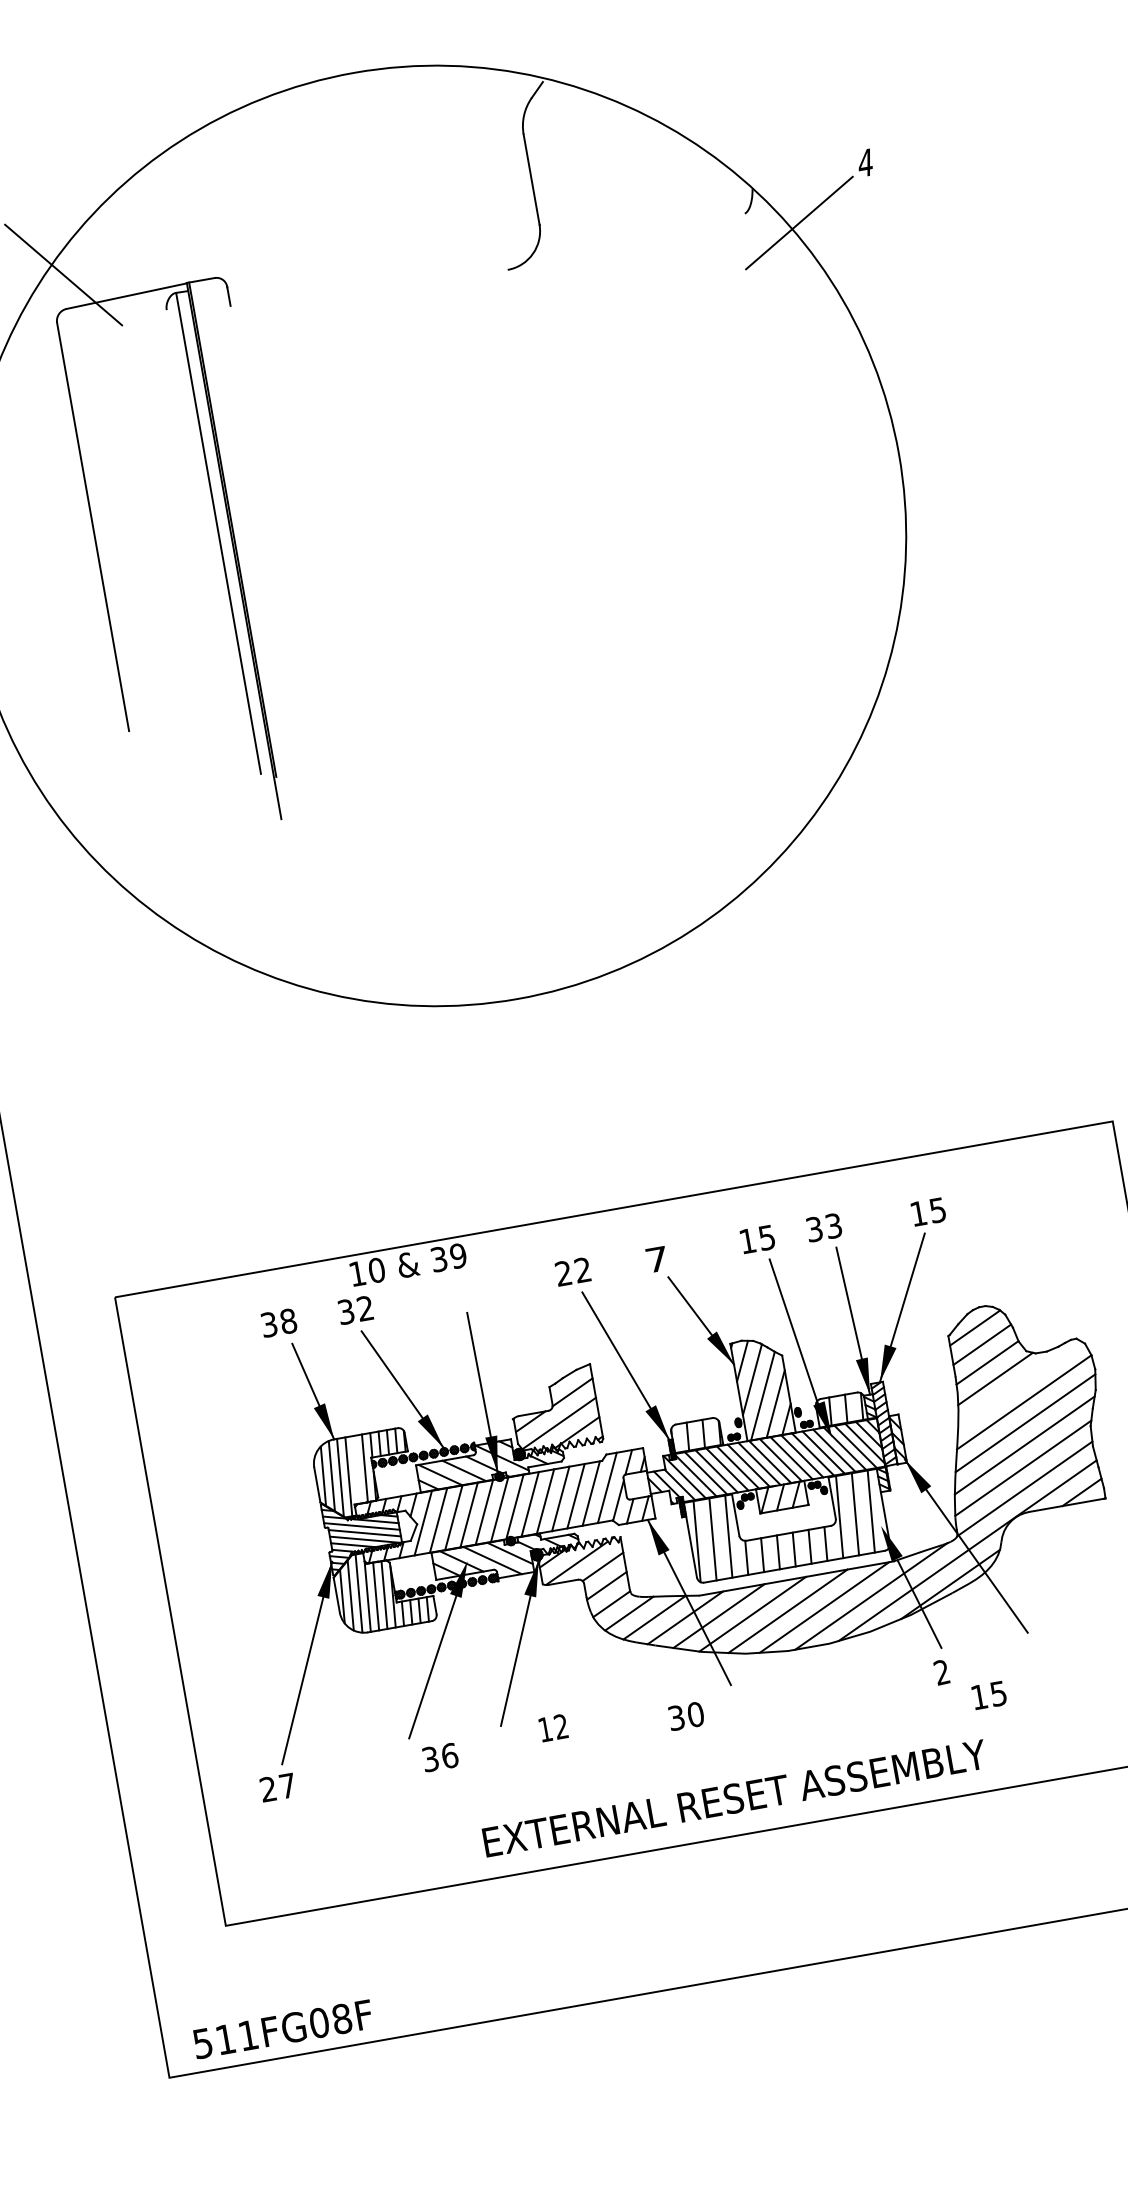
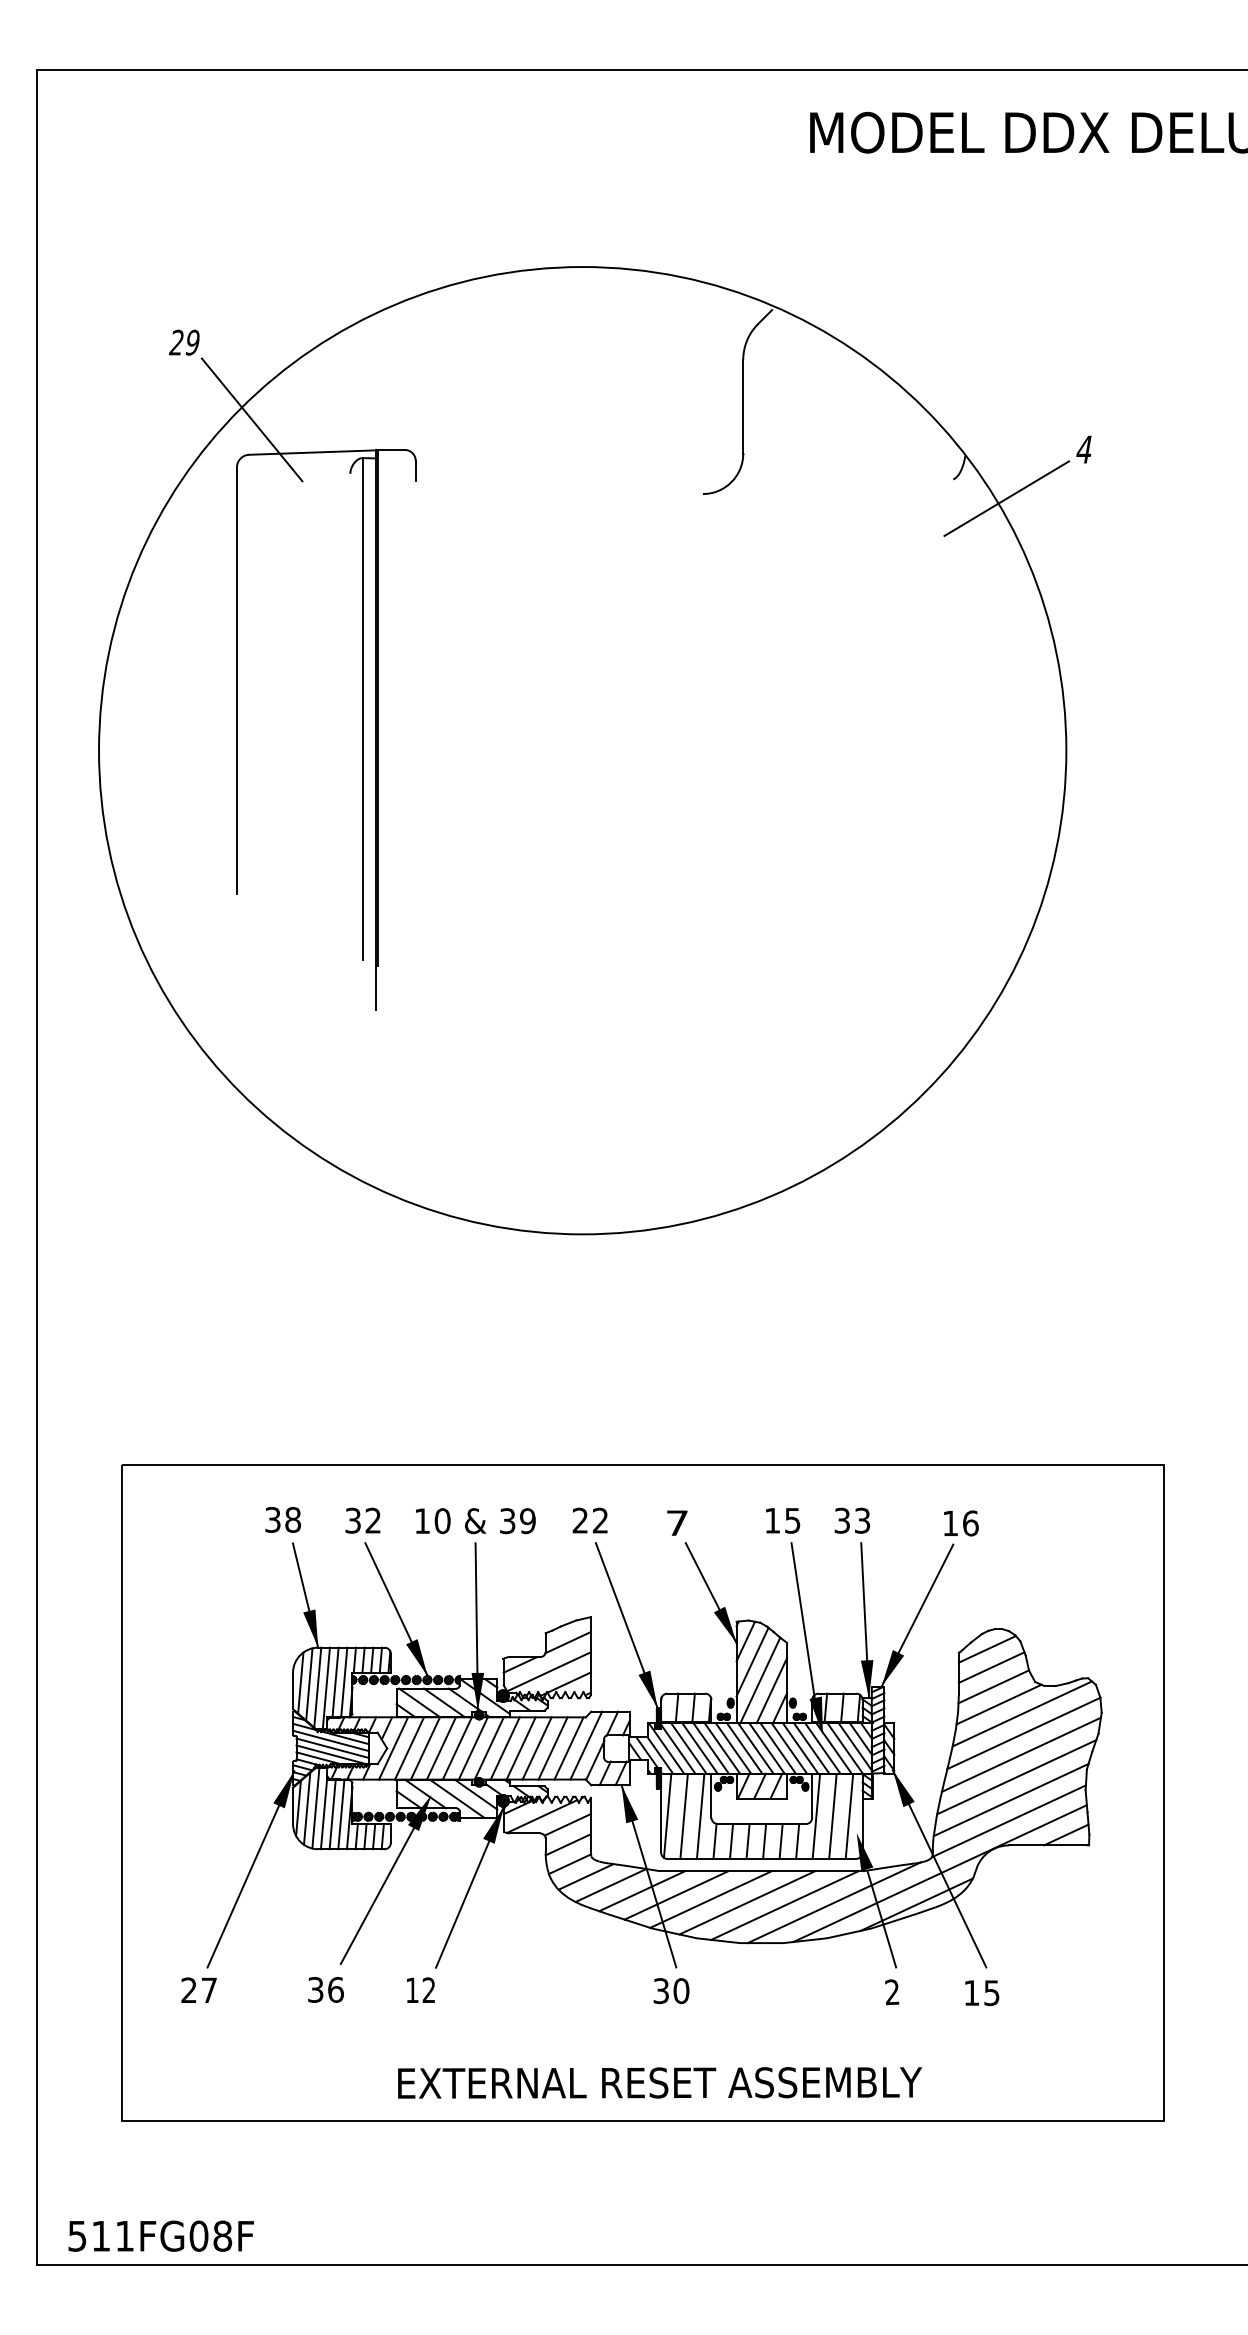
text: (937, 1210) -> (970, 1523), 15 -> 16
text: (408, 1265) -> (475, 1521), moved
line: (1018, 1383) -> (1021, 1713), added
line: (356, 1469) -> (335, 1682), added
text: (989, 1695) -> (982, 1993), moved
text: (686, 1716) -> (671, 1991), moved
text: (553, 1727) -> (420, 1989), moved
text: (439, 1757) -> (325, 1989), moved

